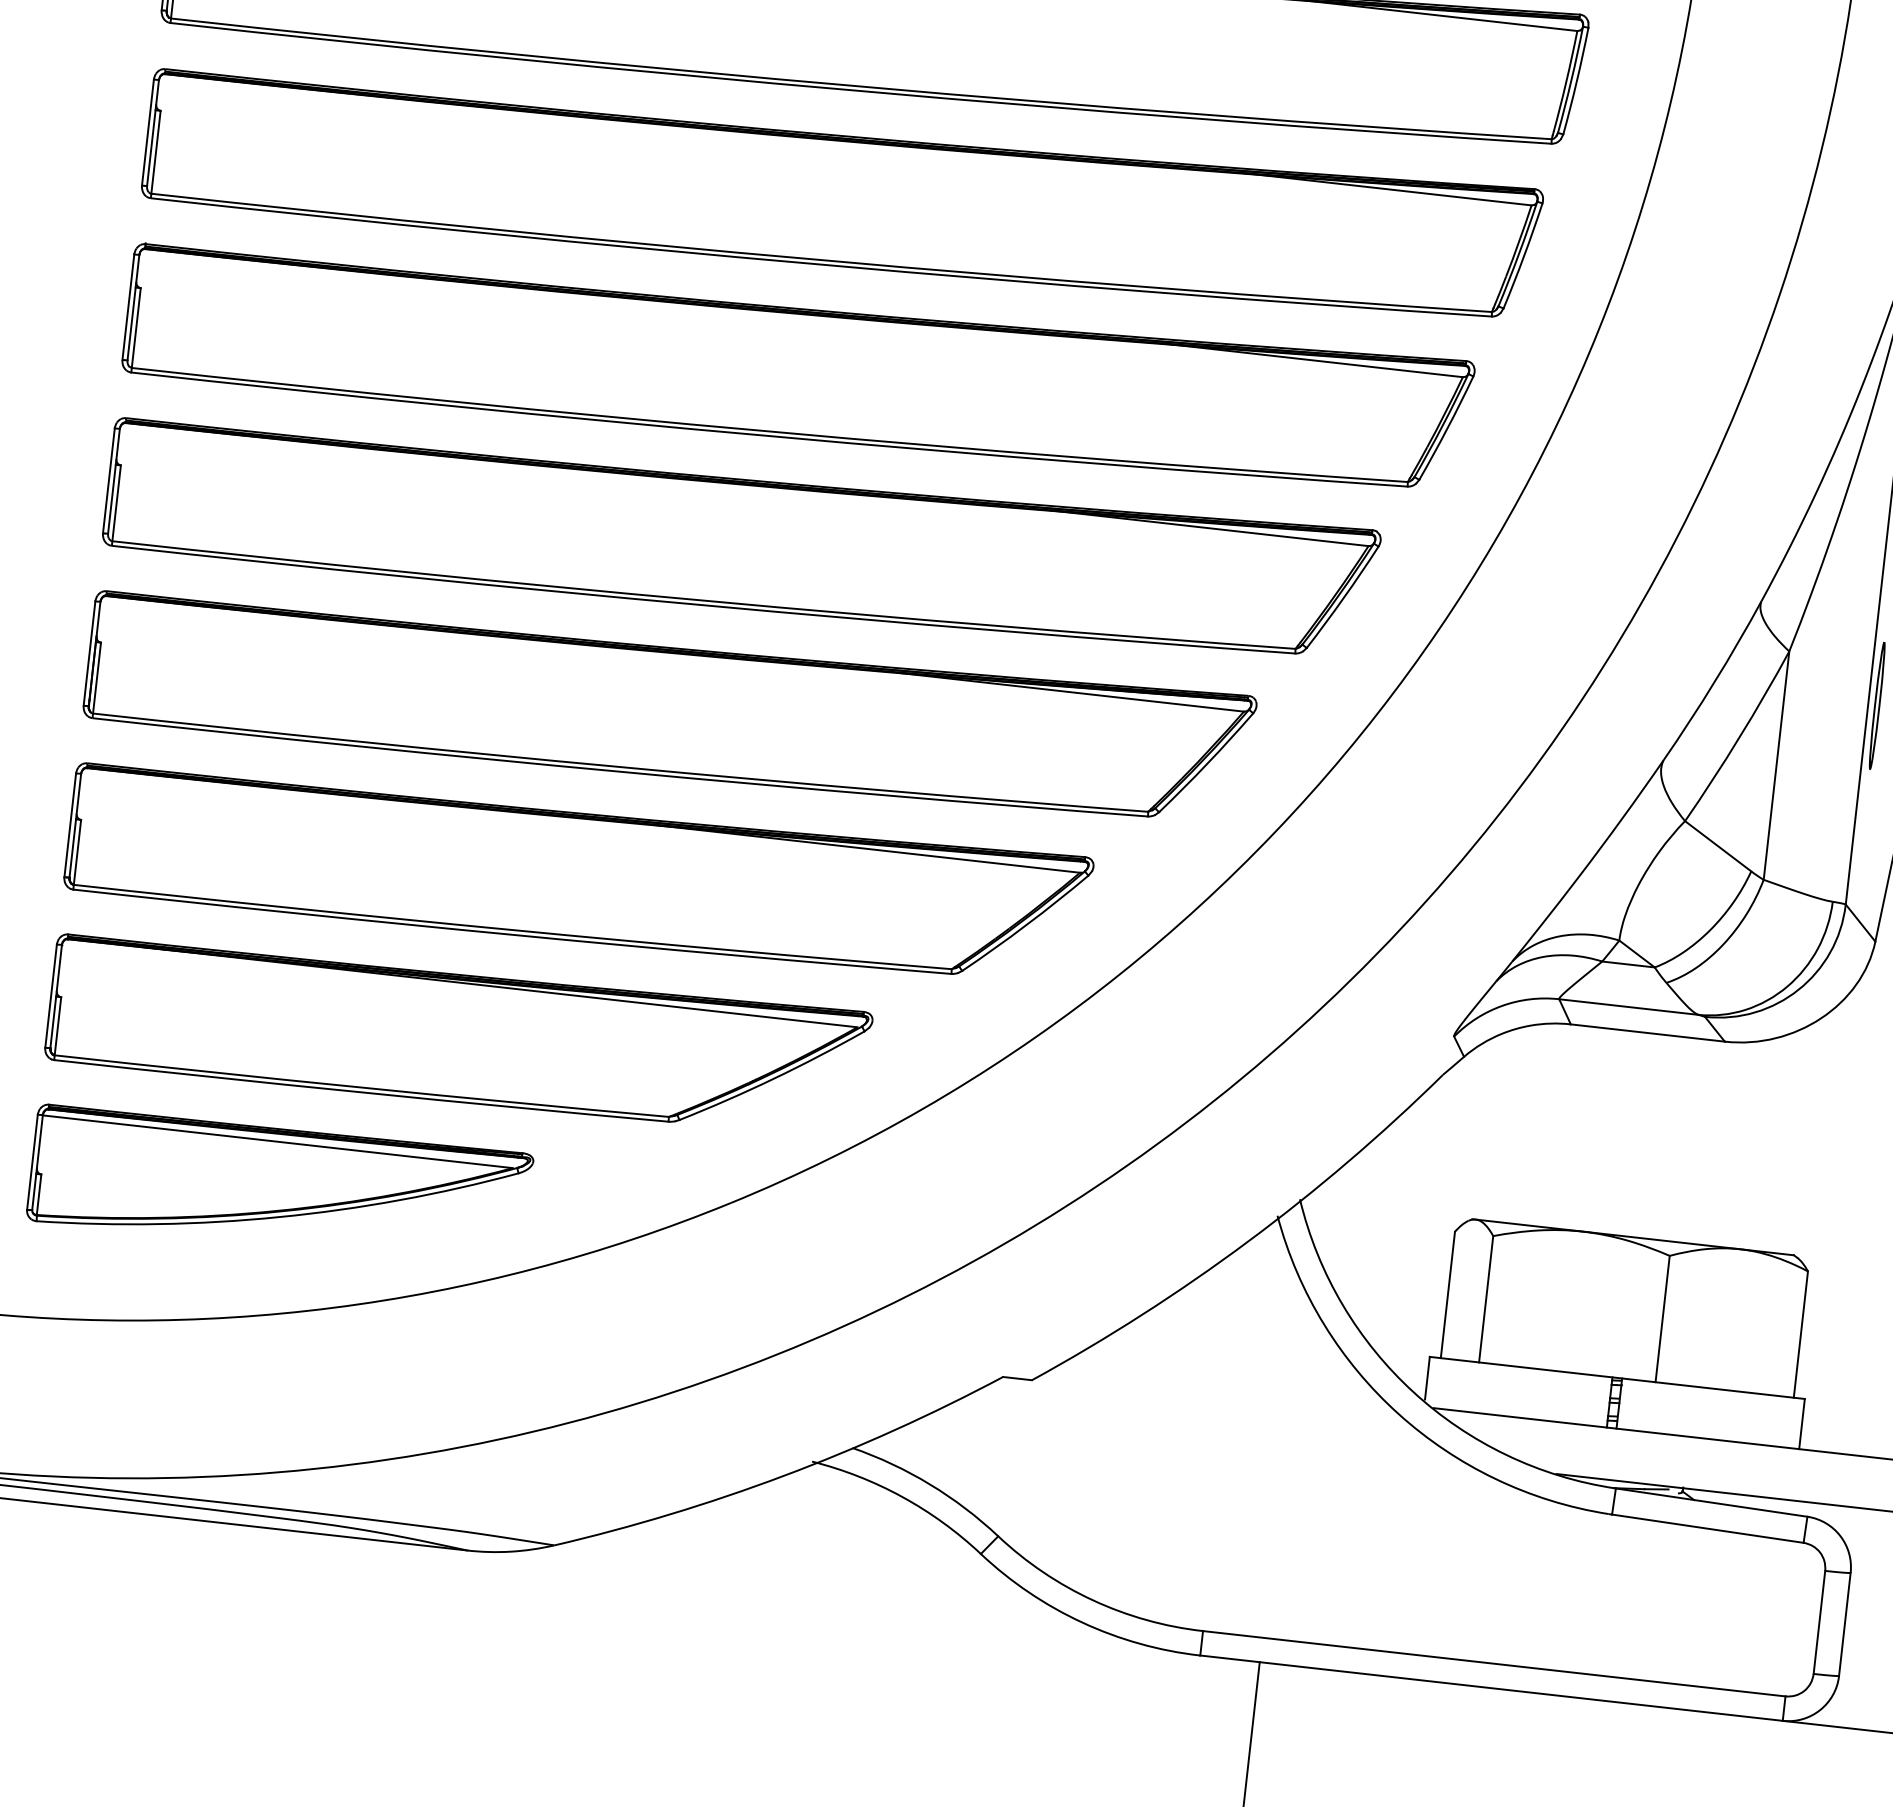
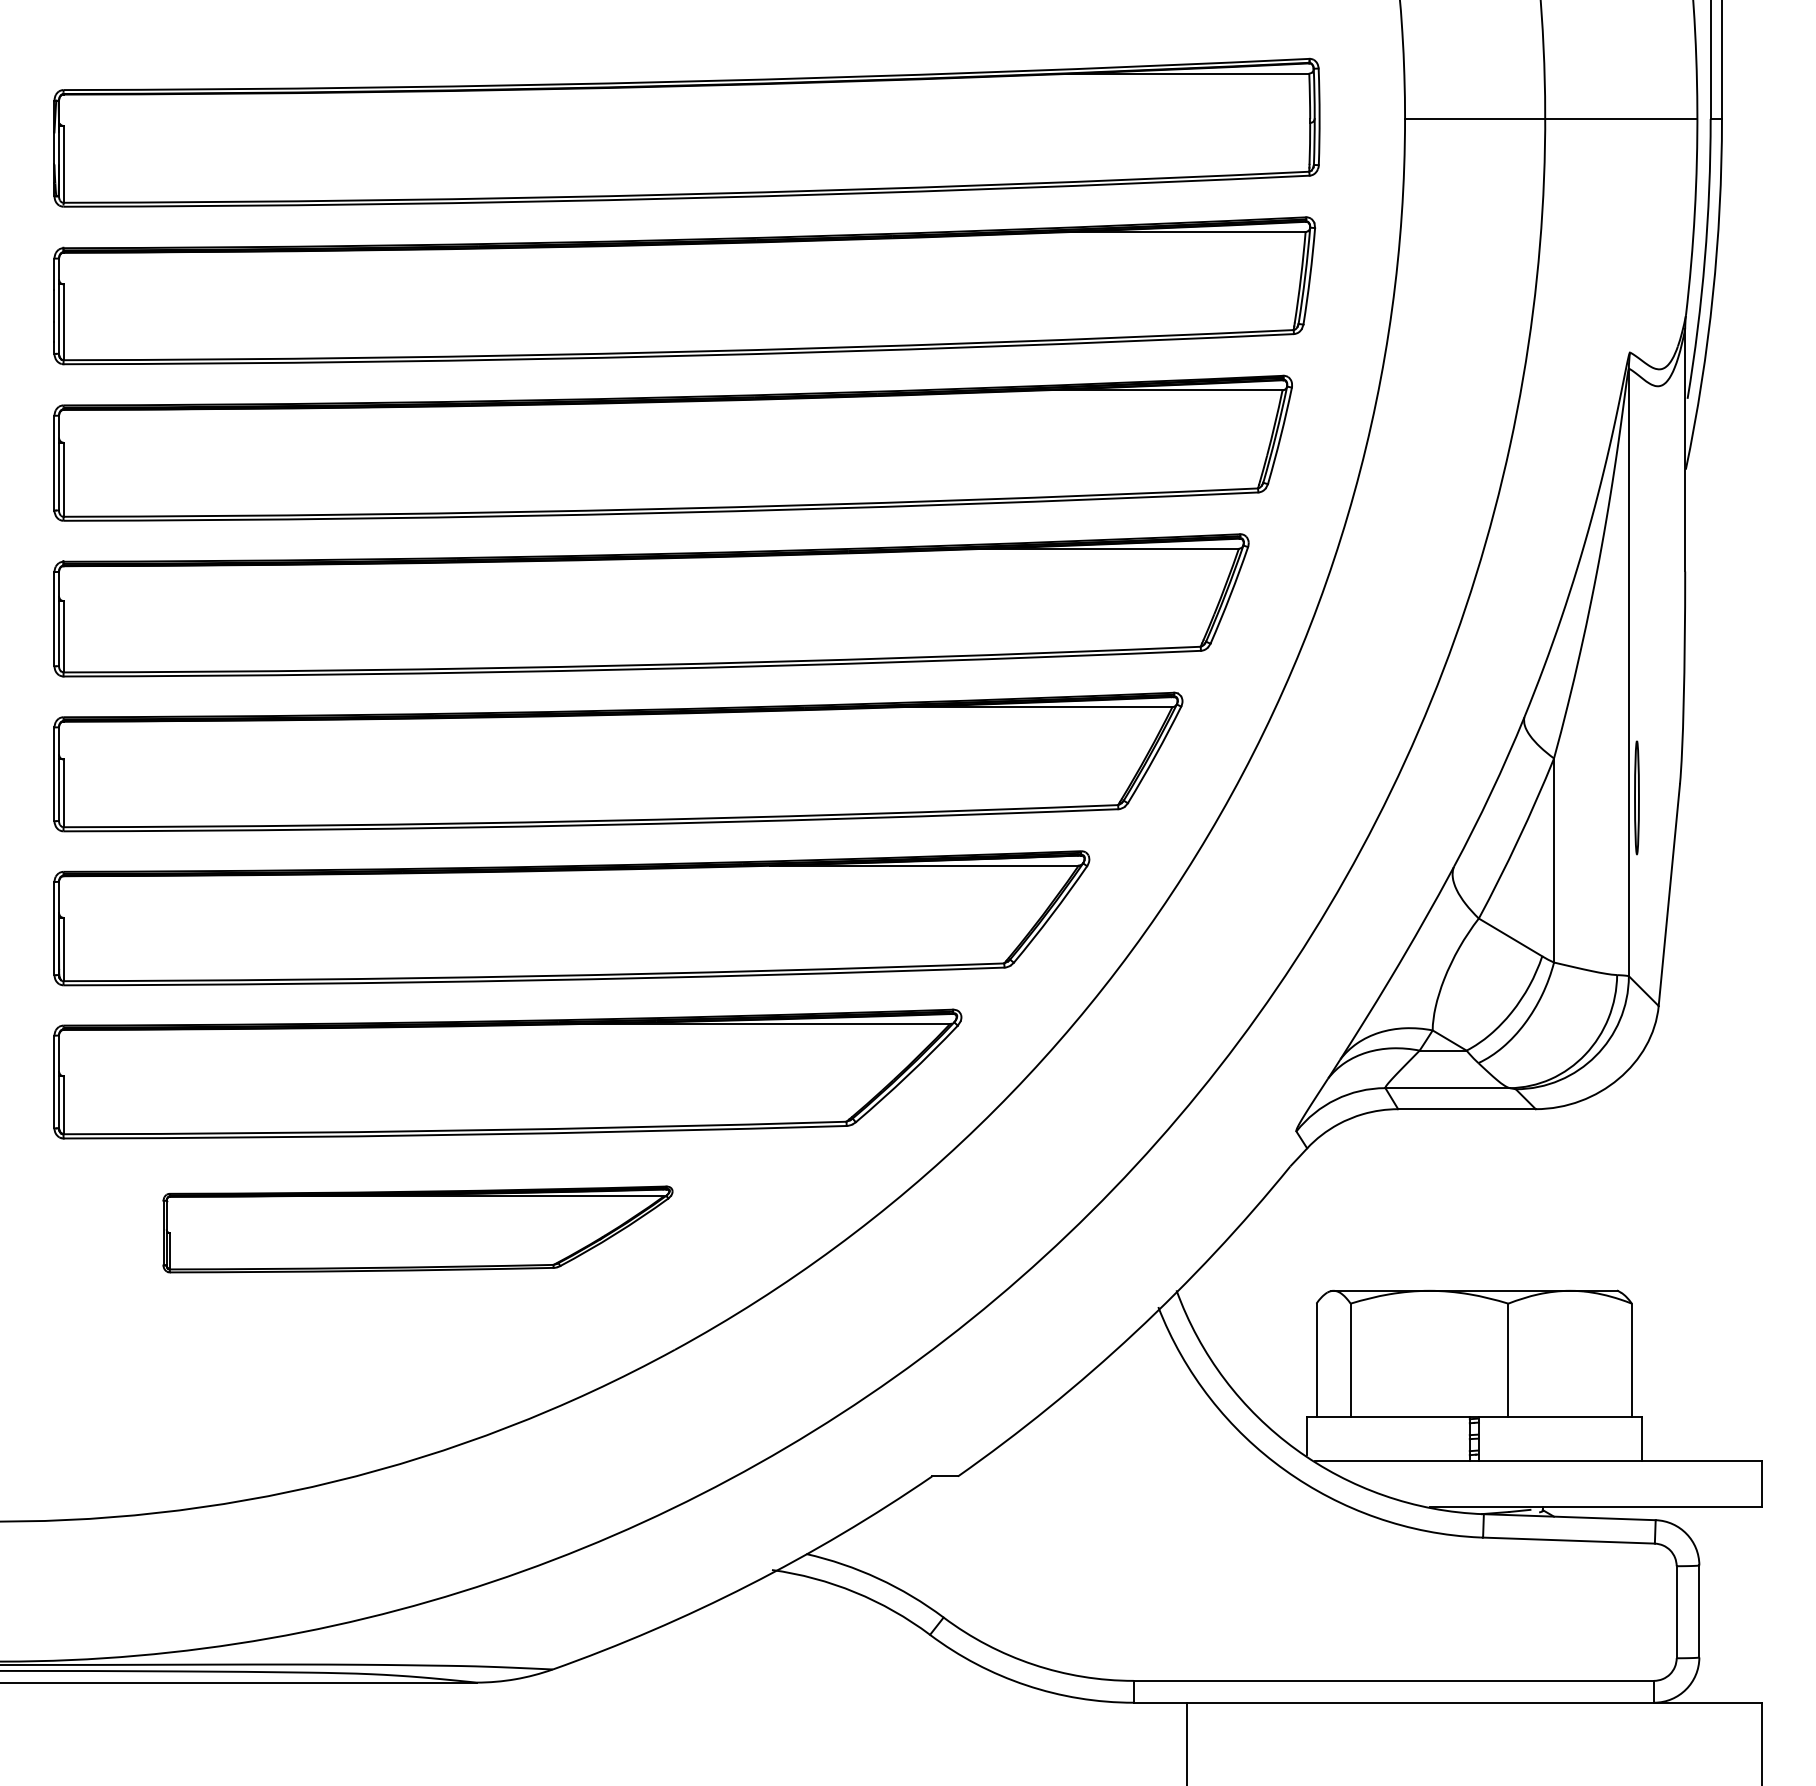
part: (458, 1035) -> (417, 1229), size x0.7
part: (280, 1187) -> (275, 1380), removed

